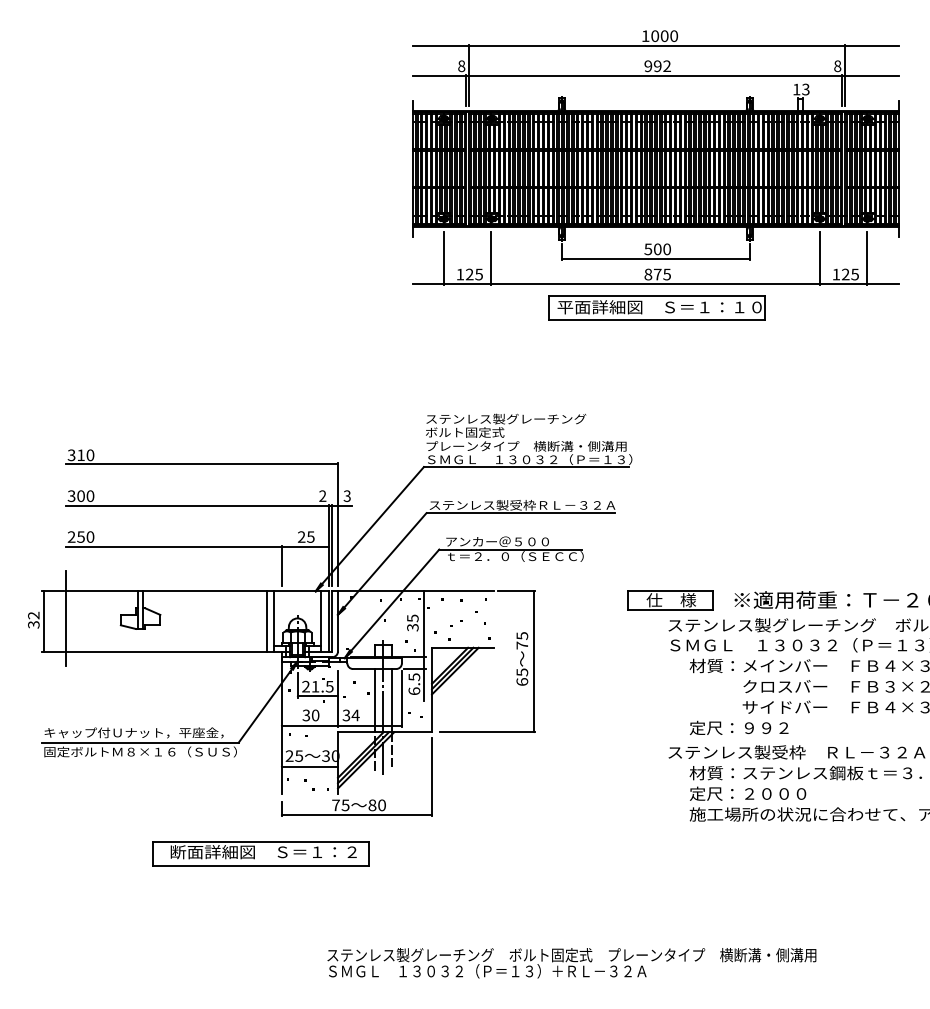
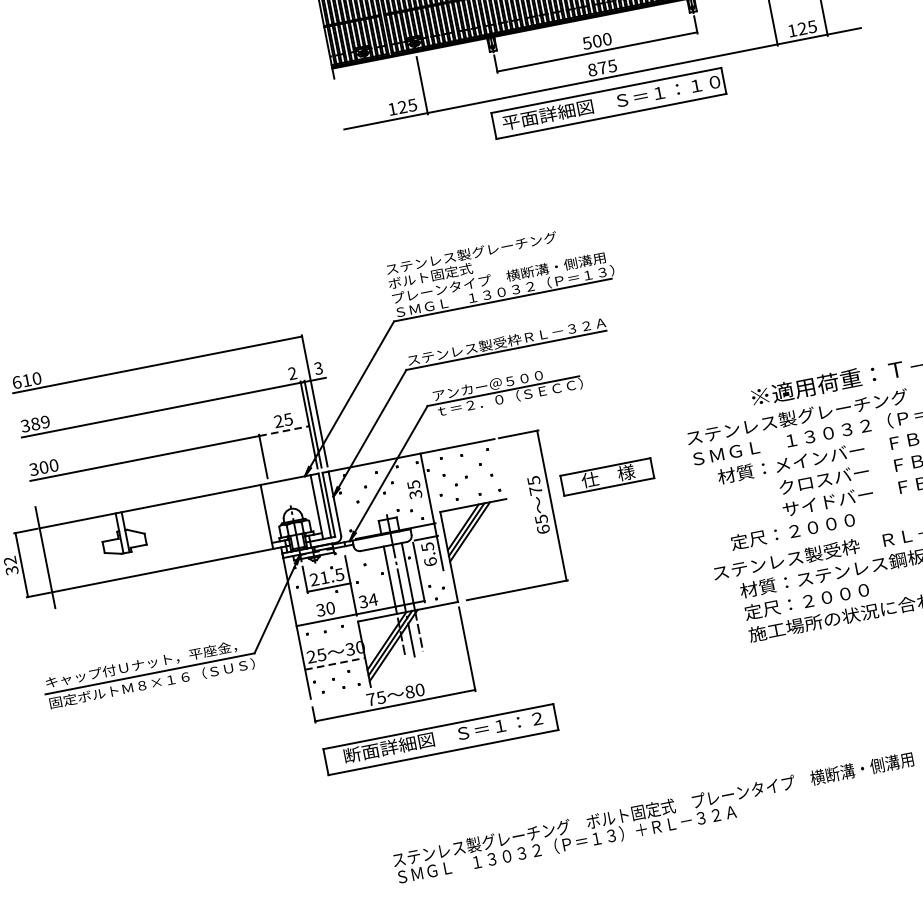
line: (444, 258) -> (372, 95), removed
text: (71, 455) -> (16, 382), 310 -> 610
text: (85, 495) -> (40, 422), 300 -> 389
text: (75, 536) -> (37, 468), 250 -> 300
line: (305, 546) -> (284, 430), solid -> dashed
part: (670, 600) -> (607, 476), moved
line: (266, 621) -> (258, 518), removed
text: (775, 728) -> (822, 526), 定尺：９９２ -> 定尺：２０００
line: (310, 766) -> (335, 663), solid -> dashed
part: (260, 853) -> (440, 739), moved

